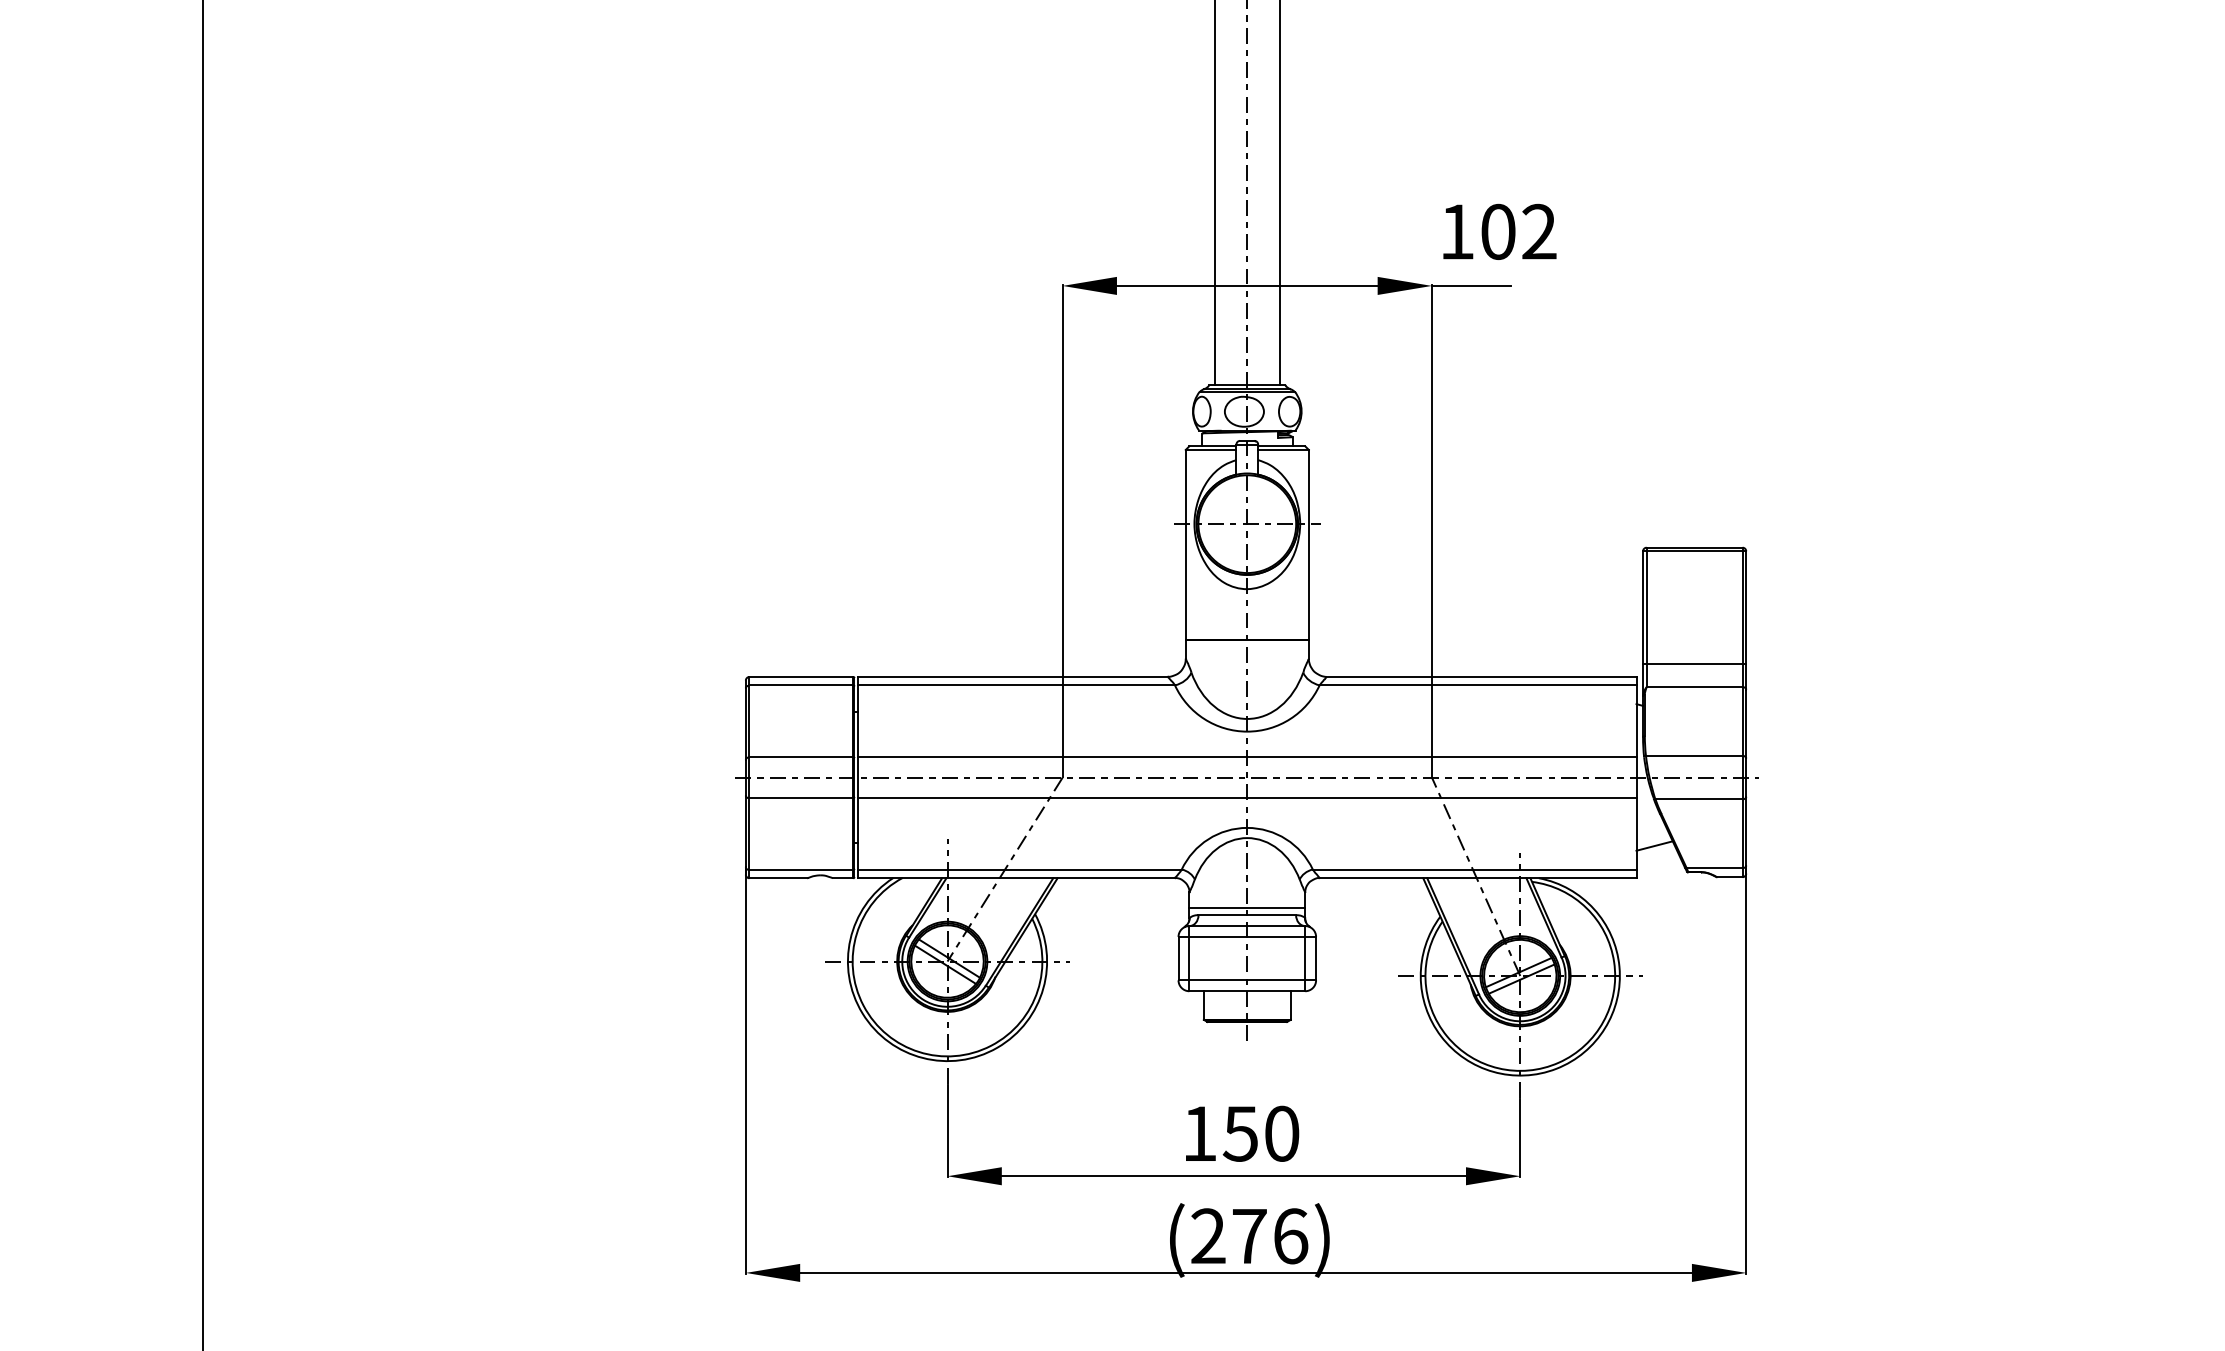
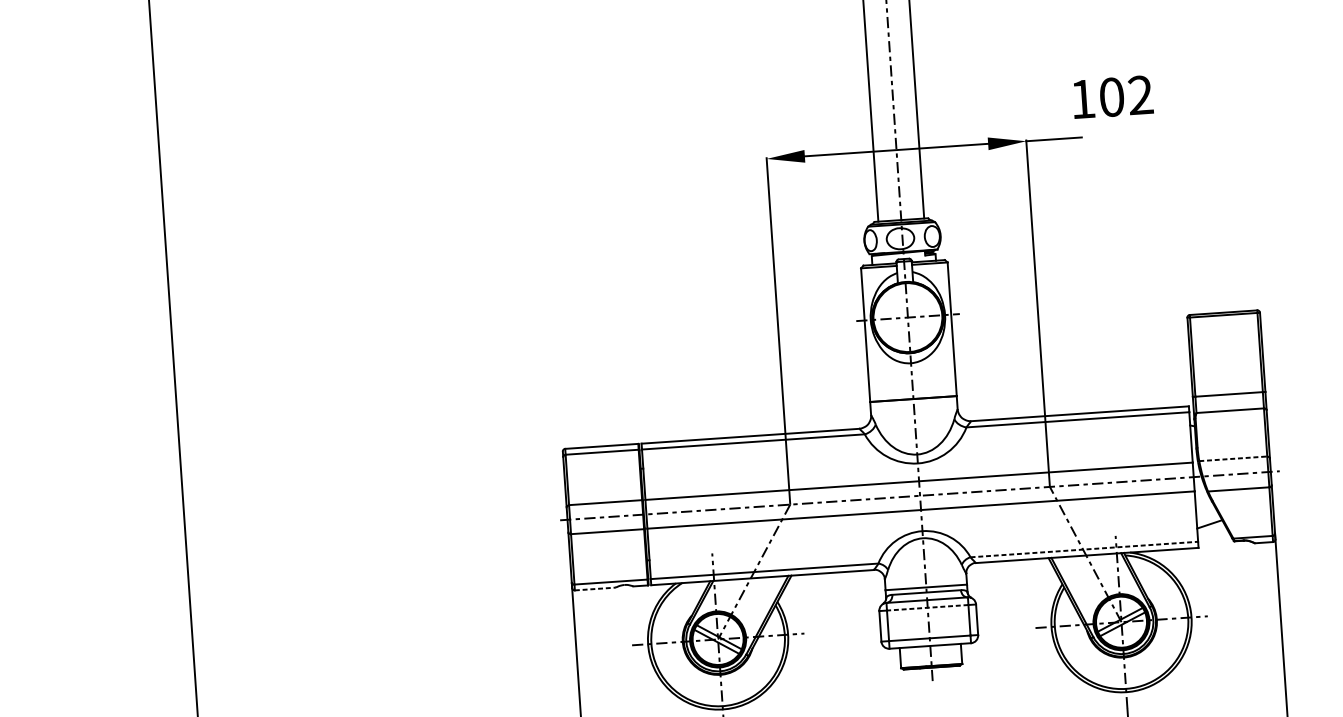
text: (1499, 231) -> (1112, 96), moved
line: (1694, 755) -> (1233, 458), solid -> dashed
line: (1474, 869) -> (1084, 549), solid -> dashed
line: (779, 878) -> (596, 589), solid -> dashed
line: (1247, 936) -> (927, 607), solid -> dashed

